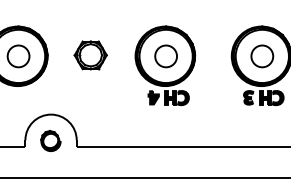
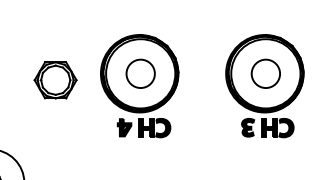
part: (90, 55) -> (55, 80), moved

